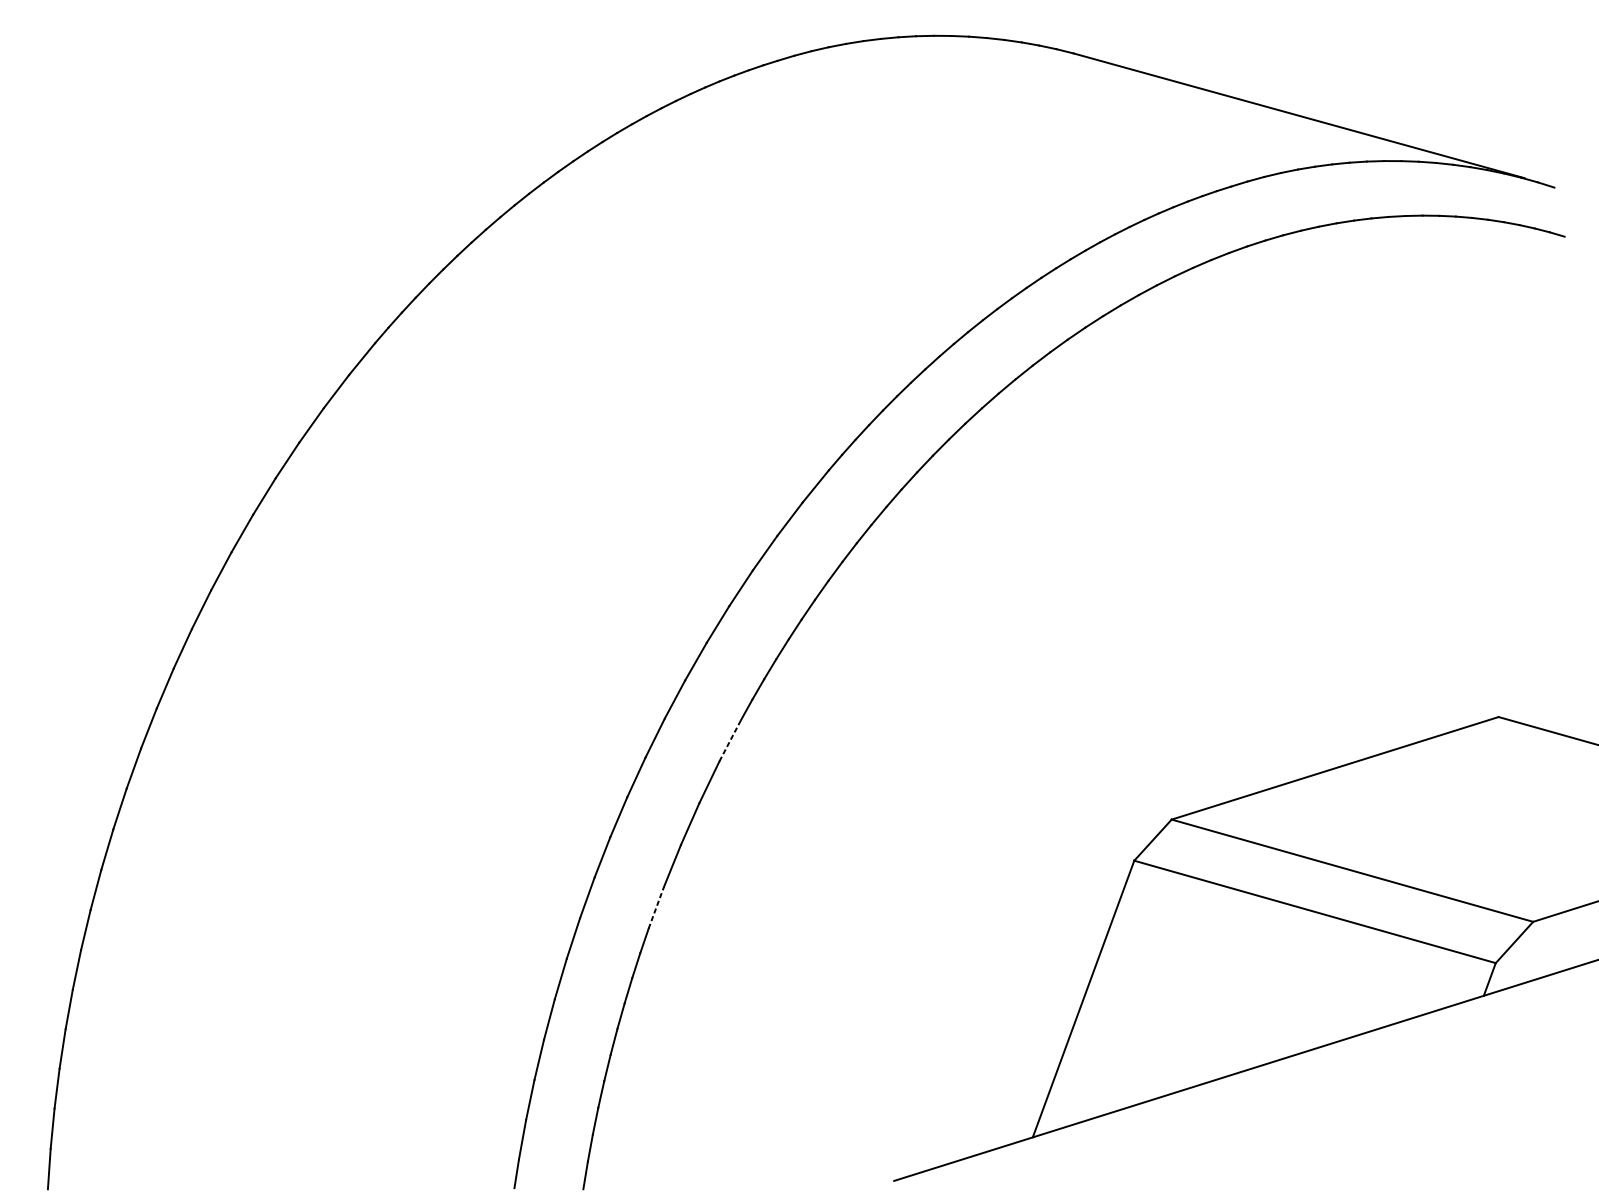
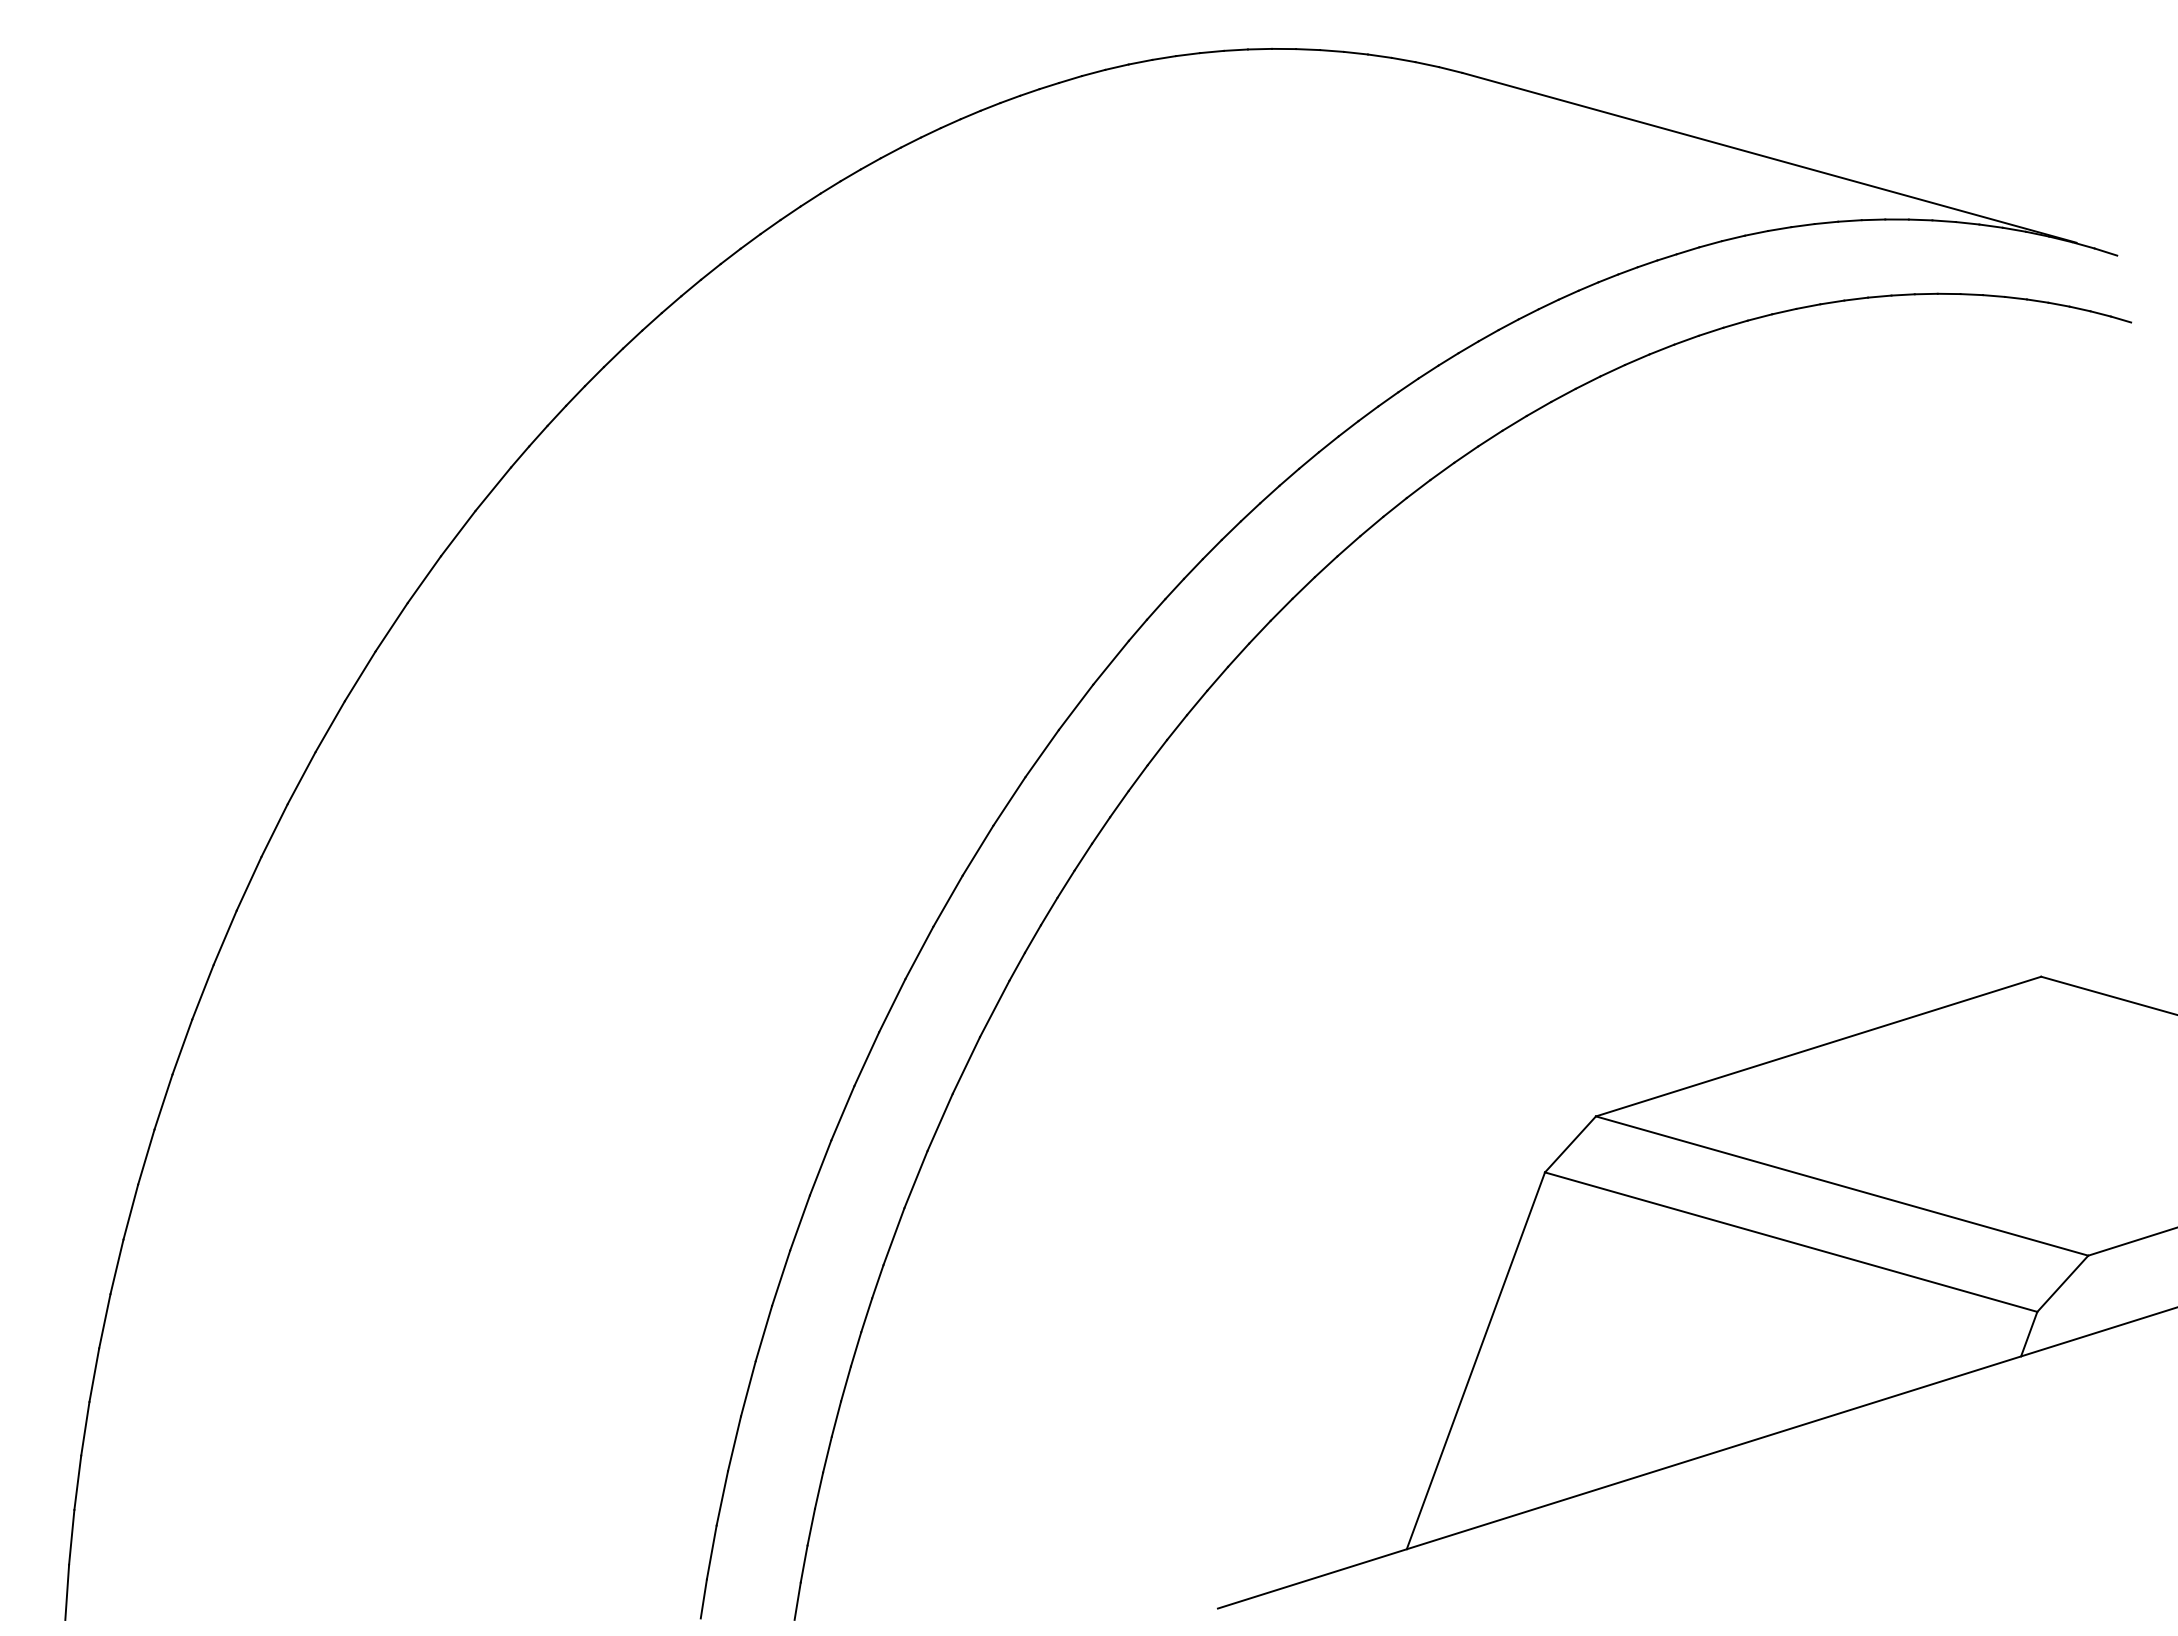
line: (730, 740) -> (994, 1008), dashed -> solid
line: (656, 907) -> (894, 1236), dashed -> solid

